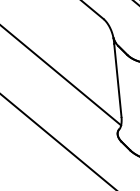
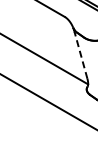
line: (117, 78) -> (80, 54), solid -> dashed

